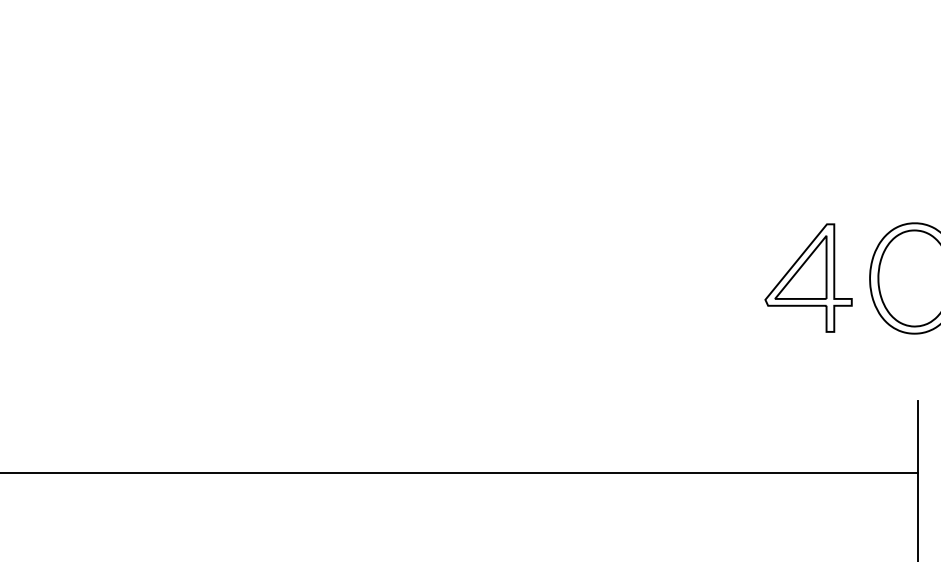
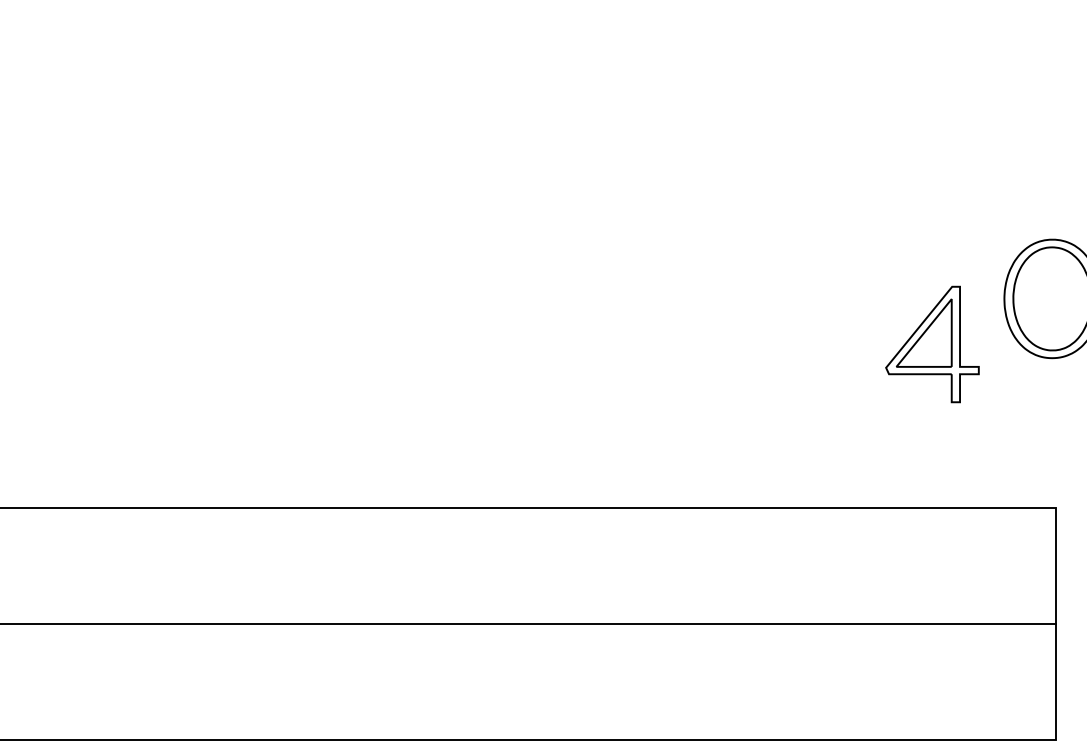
part: (808, 278) -> (932, 344), moved
line: (918, 436) -> (1056, 468), removed

